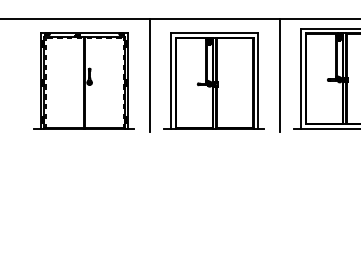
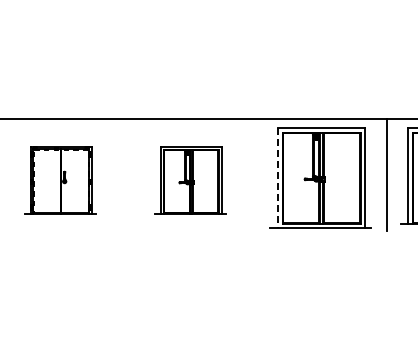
line: (149, 75) -> (126, 174), removed
line: (279, 75) -> (256, 174), removed
line: (301, 79) -> (278, 178), solid -> dashed
part: (83, 81) -> (60, 180), size x0.7
part: (213, 81) -> (190, 180), size x0.7

